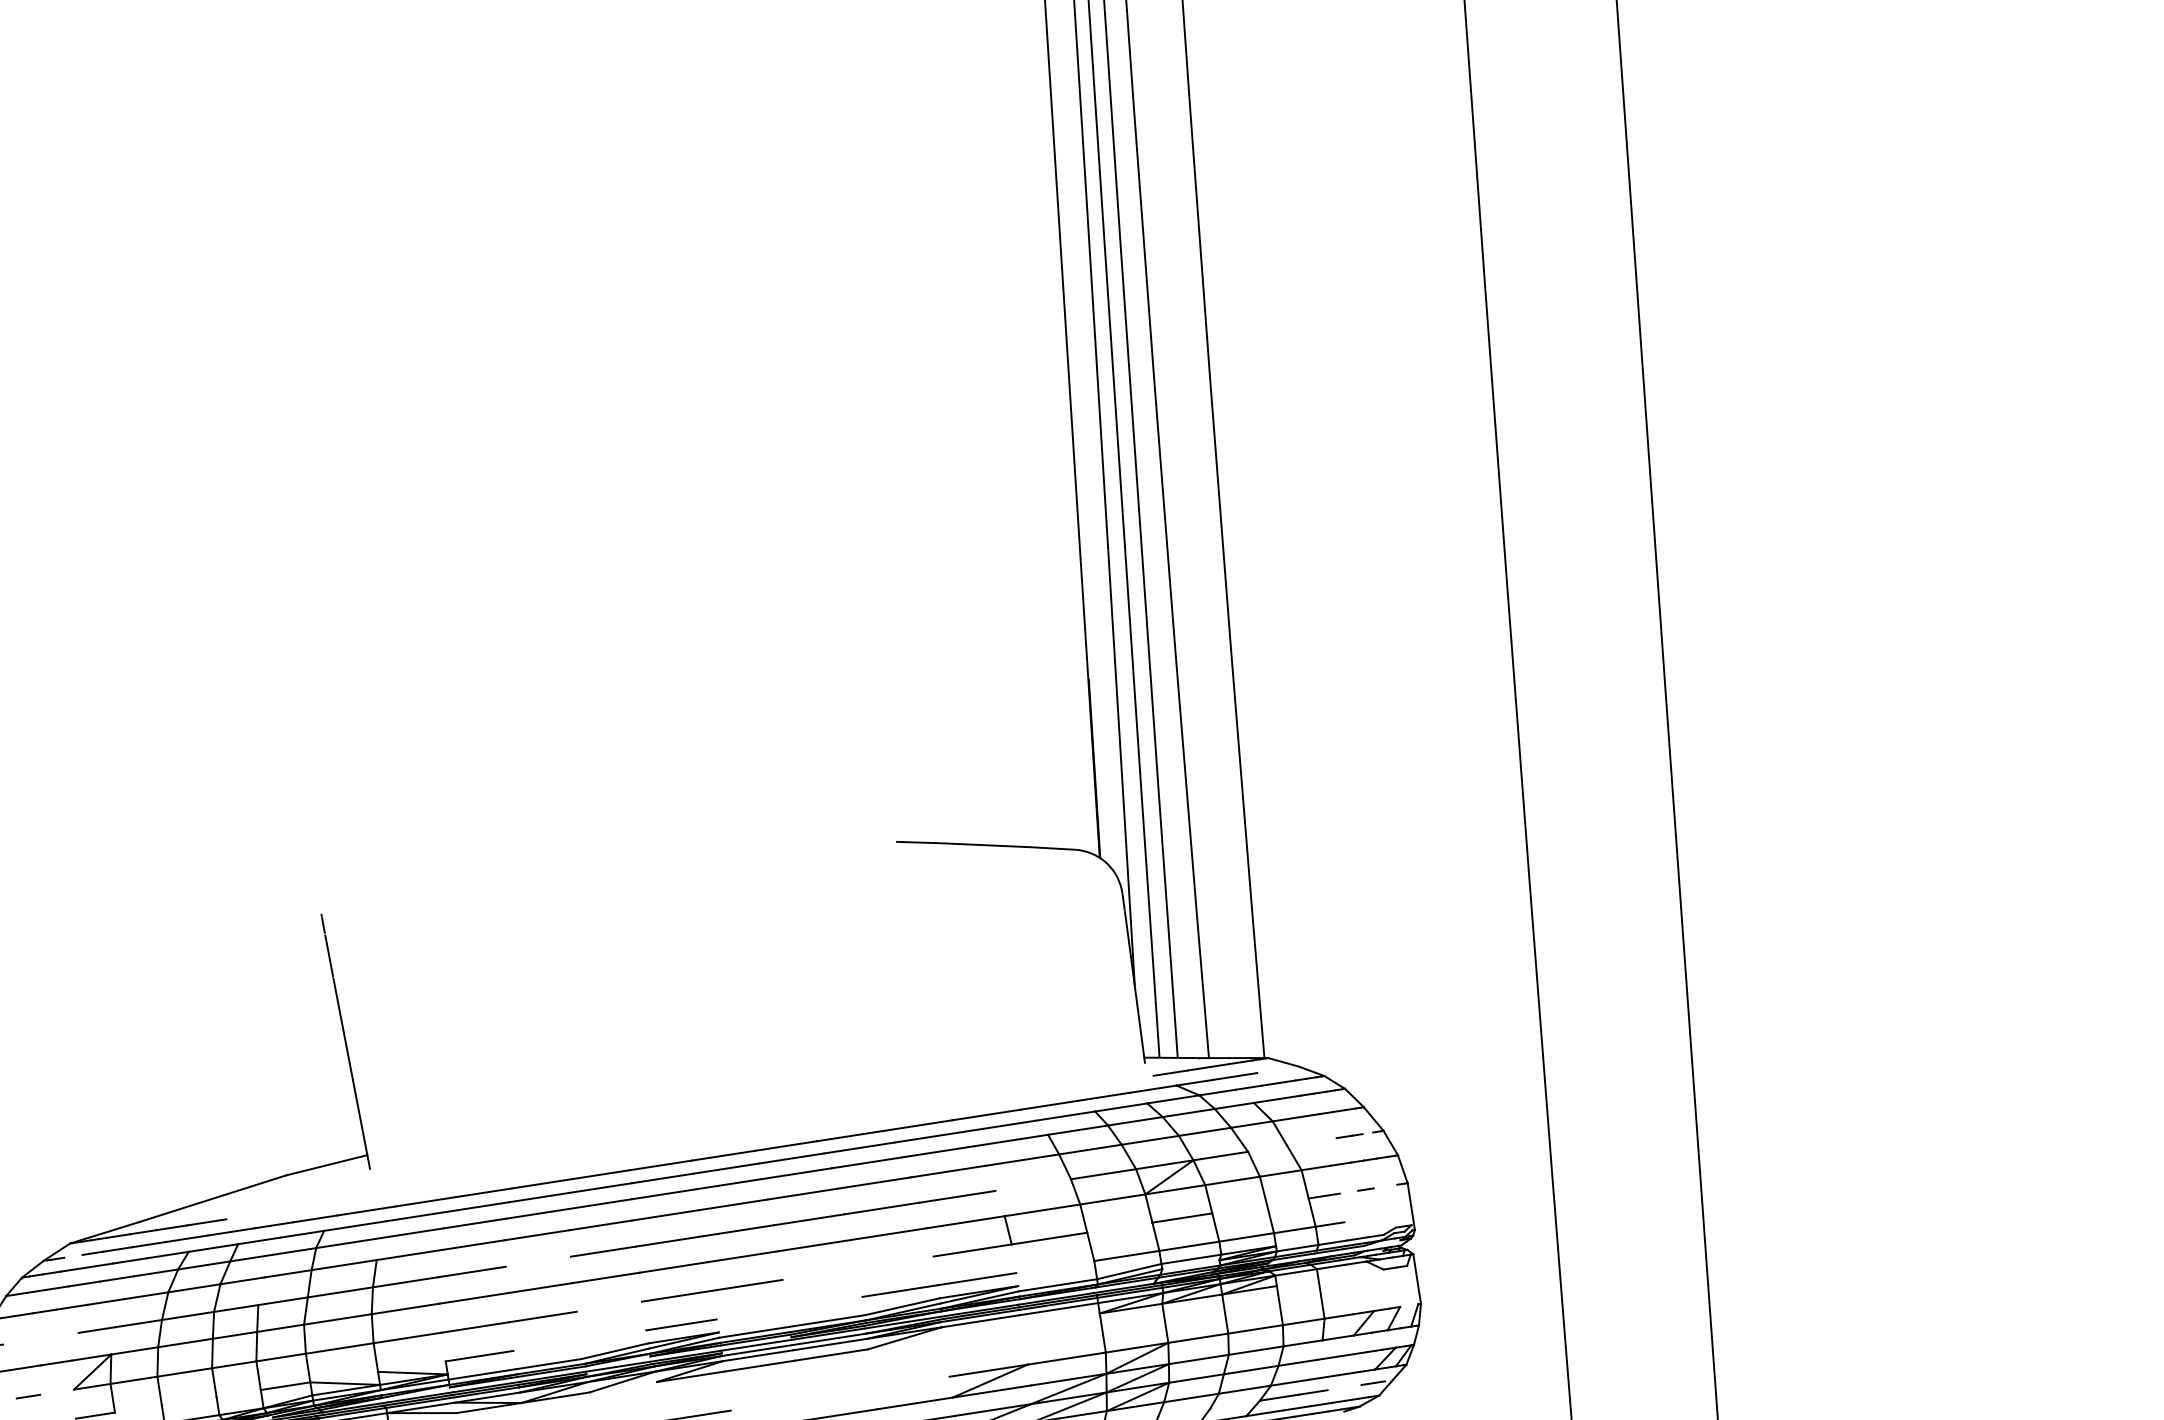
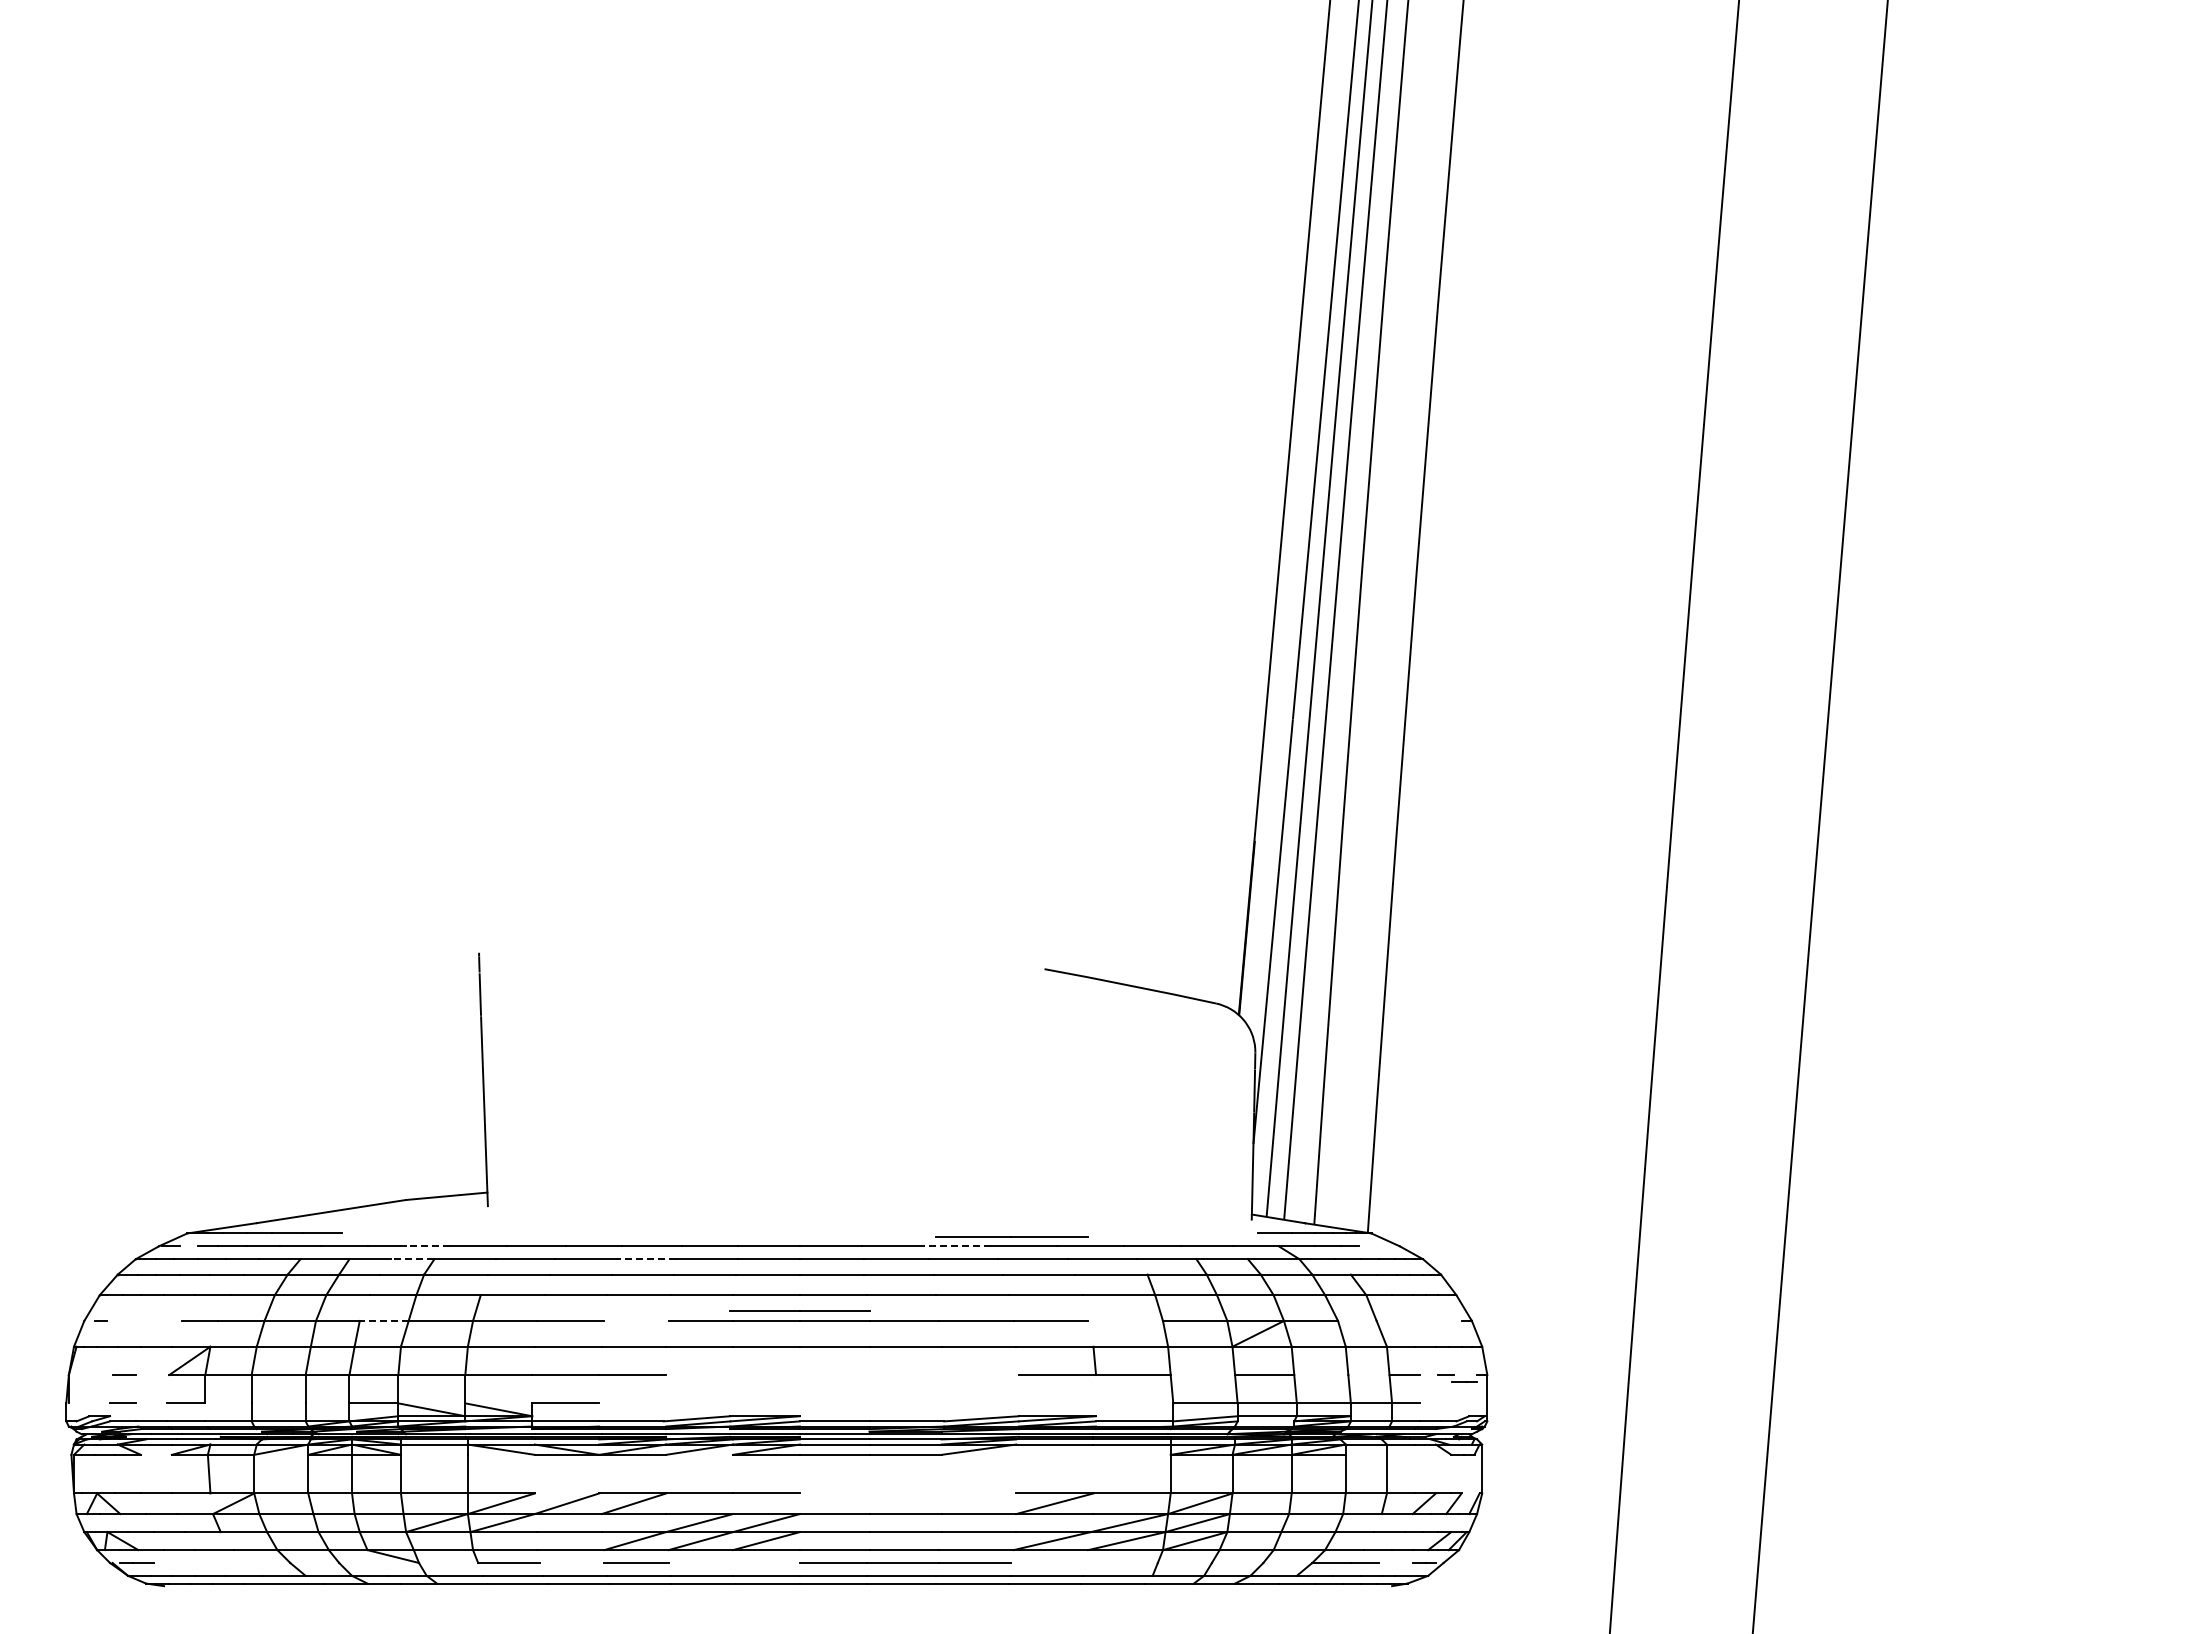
line: (1349, 1135) -> (1464, 1381), moved
line: (850, 1136) -> (956, 1246), solid -> dashed
line: (538, 1197) -> (646, 1259), solid -> dashed
line: (316, 1218) -> (428, 1246), solid -> dashed
line: (302, 1234) -> (412, 1259), solid -> dashed
line: (938, 1284) -> (1011, 1236), moved
line: (711, 1290) -> (799, 1310), moved
line: (282, 1300) -> (383, 1320), solid -> dashed
line: (680, 1325) -> (764, 1403), removed

